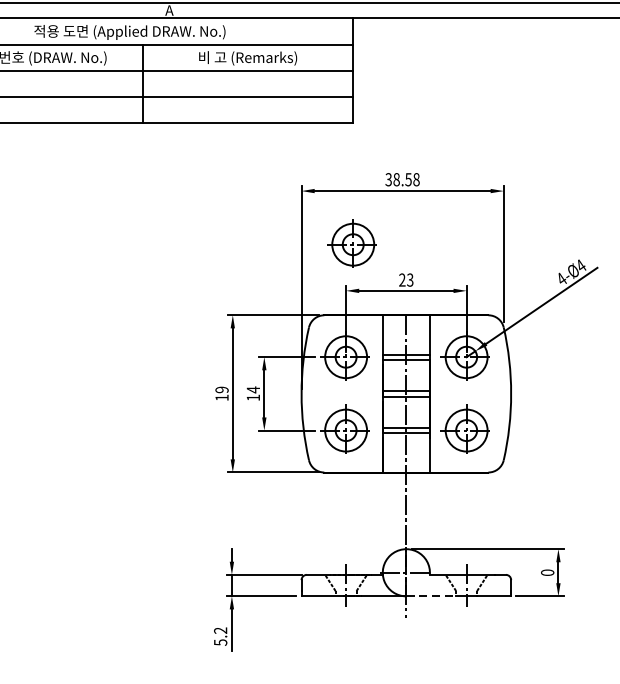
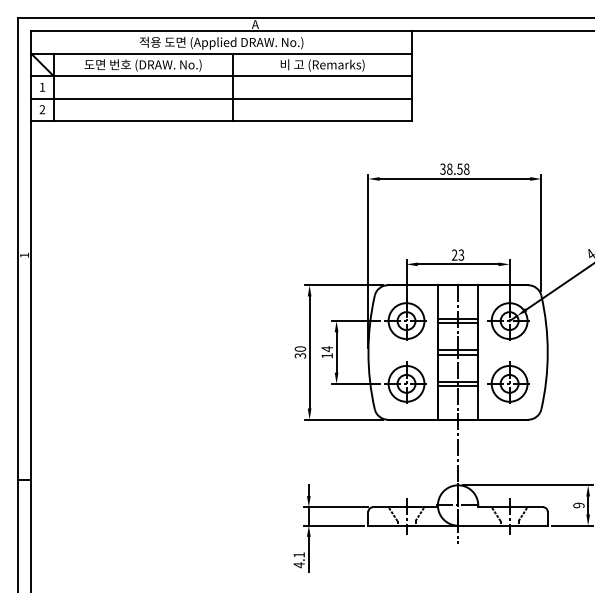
part: (351, 243) -> (411, 223), removed
text: (222, 393) -> (300, 352), 19 -> 30
text: (547, 572) -> (578, 505), 0 -> 9
line: (431, 596) -> (479, 525), dashed -> solid
text: (219, 637) -> (298, 560), 5.2 -> 4.1

